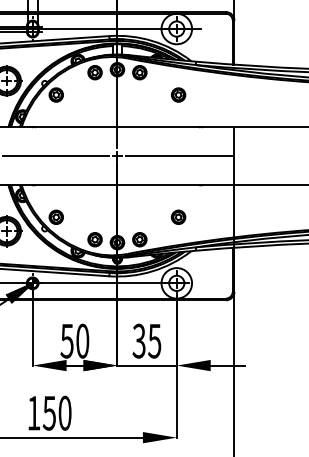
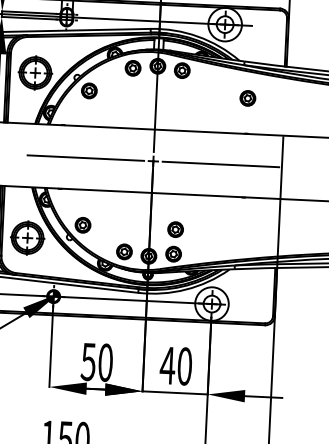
part: (178, 94) -> (247, 97), moved
part: (178, 216) -> (175, 228), moved
text: (146, 340) -> (175, 365), 35 -> 40

